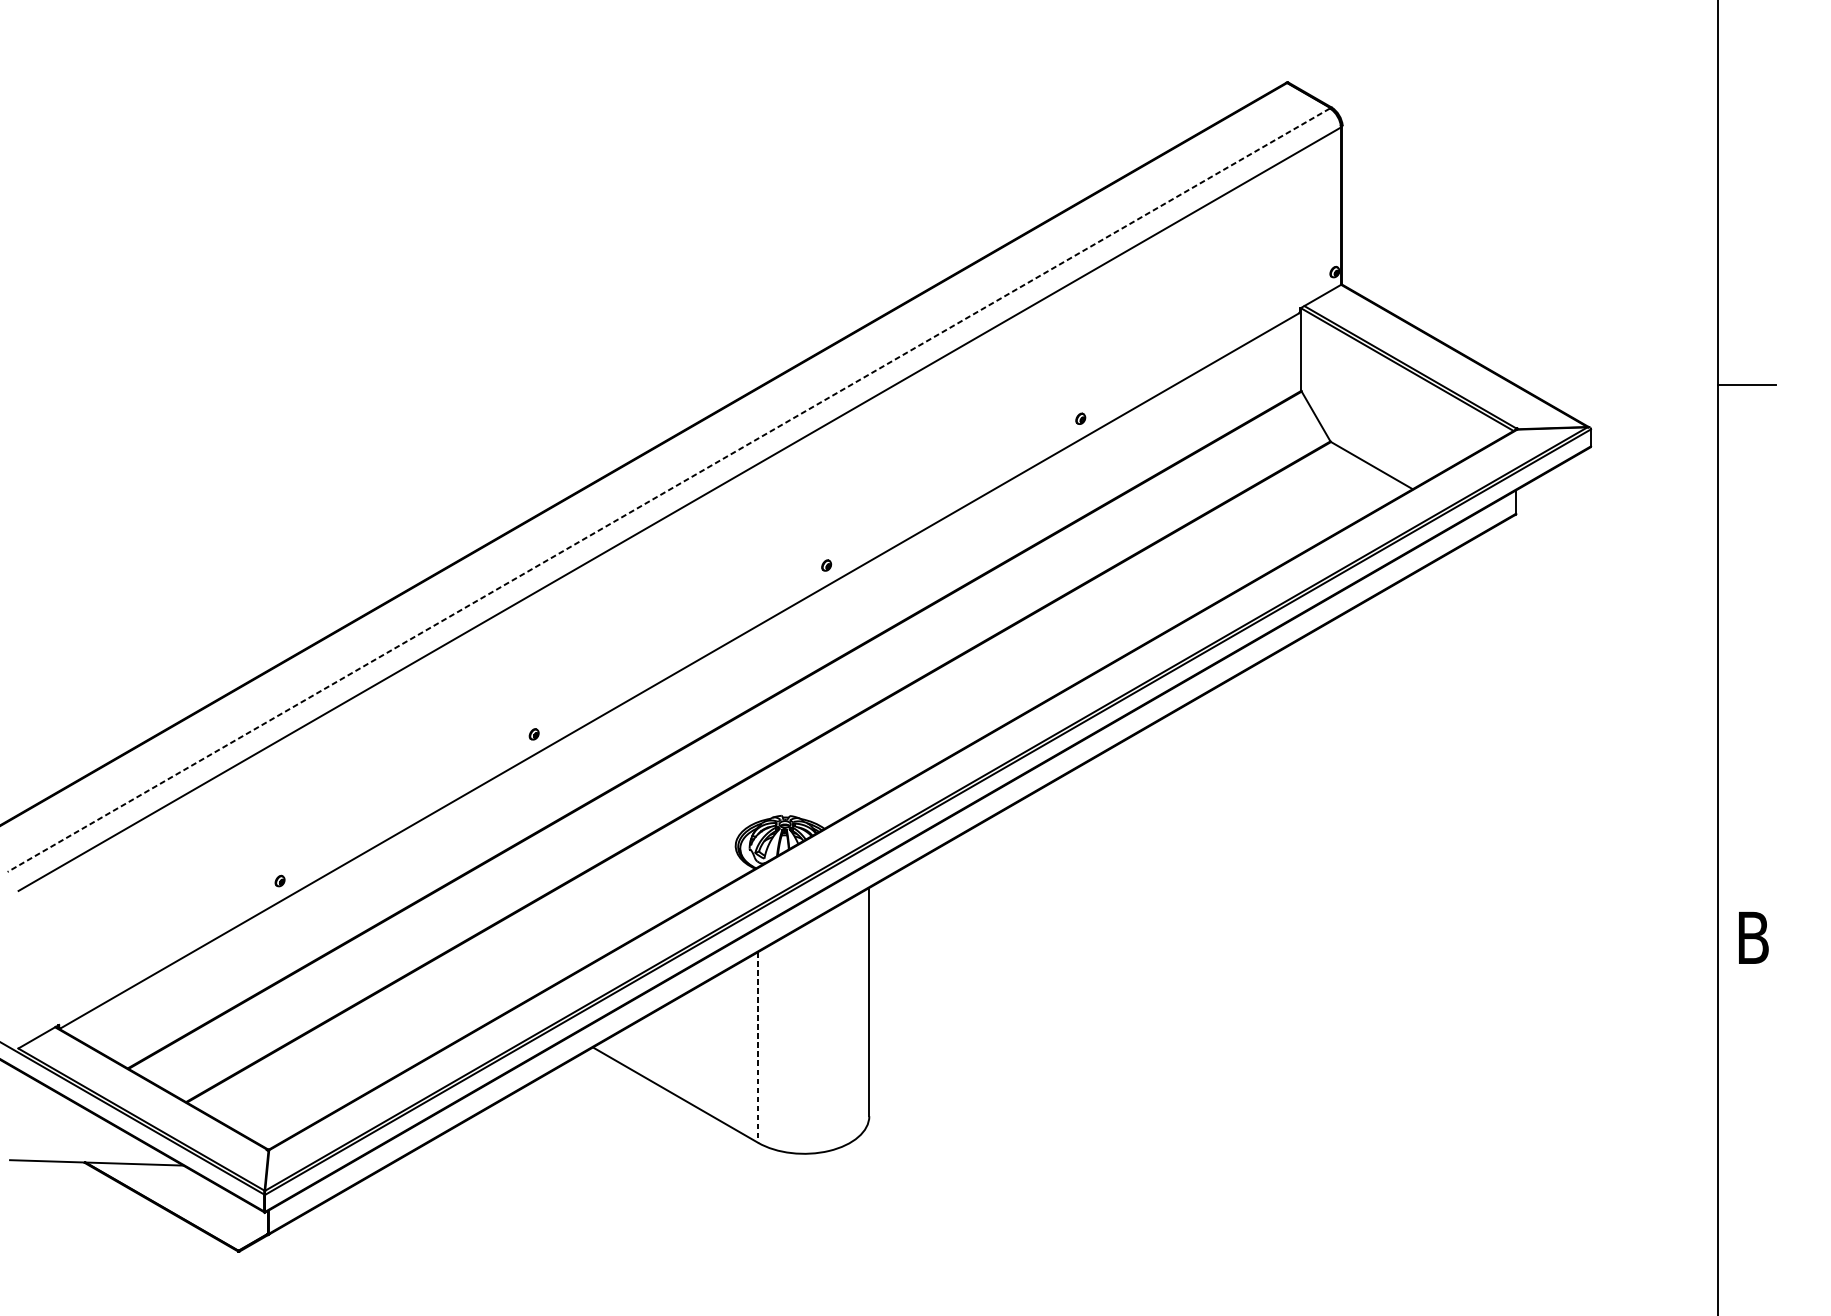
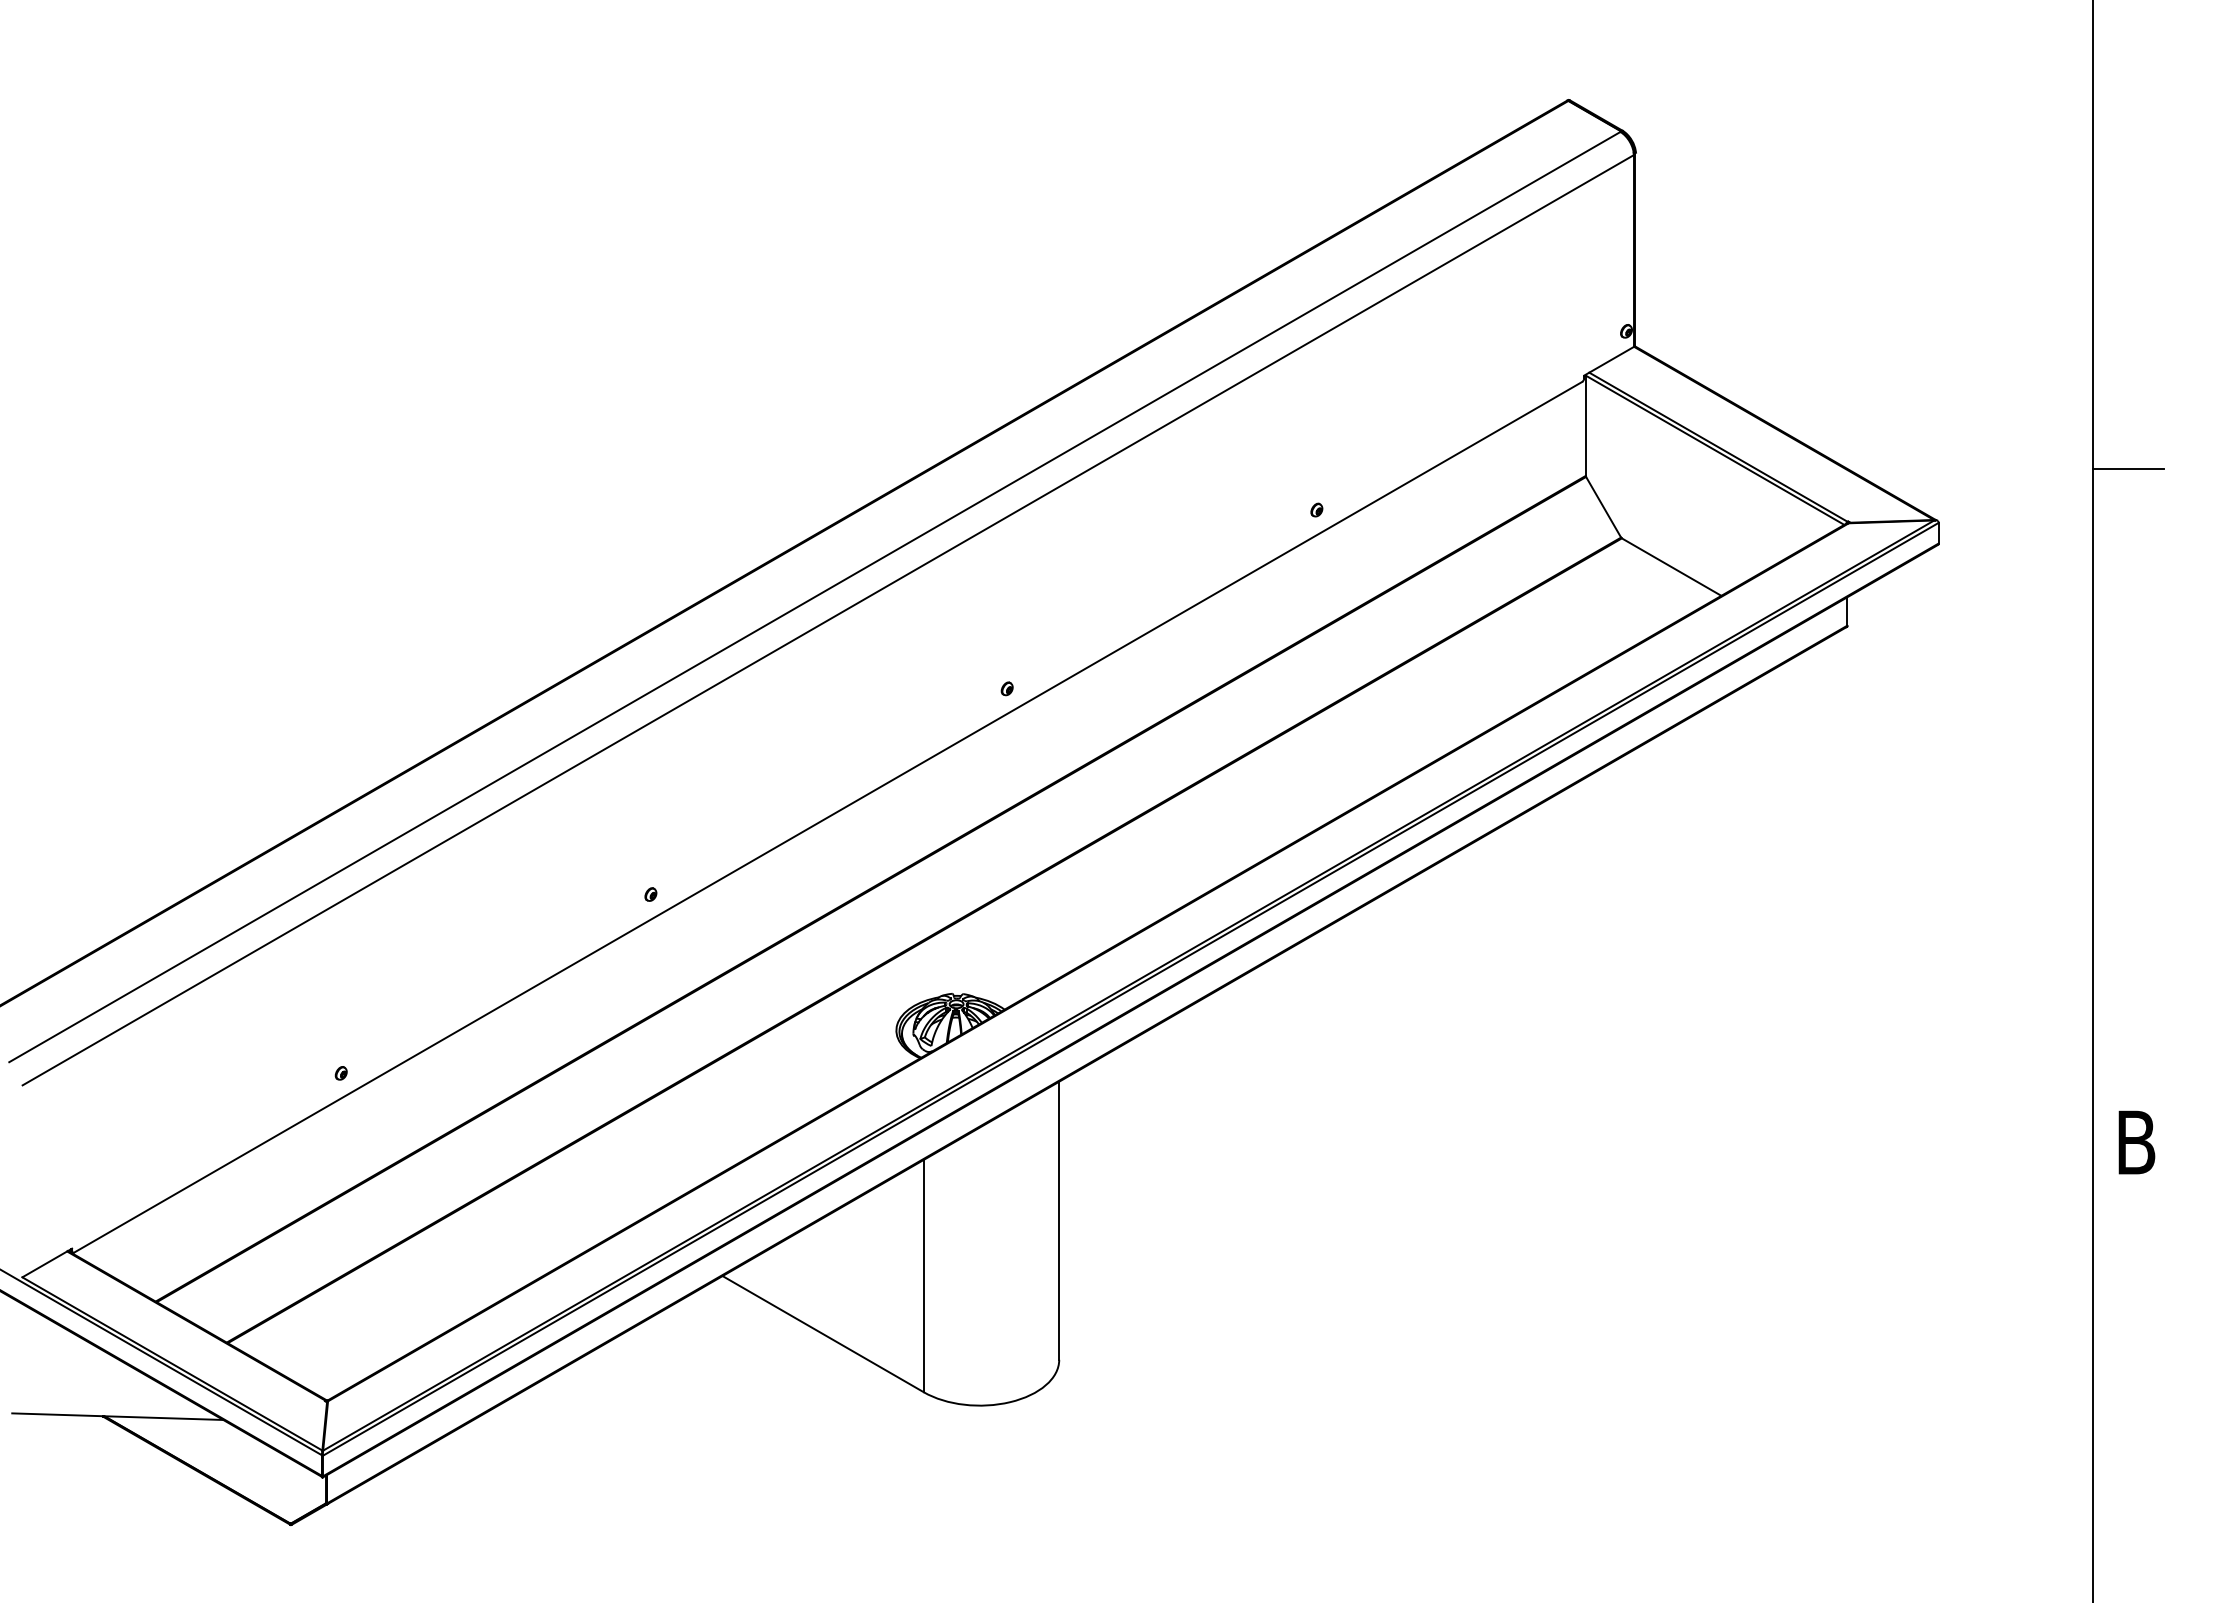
line: (668, 490) -> (814, 597), dashed -> solid
line: (757, 1047) -> (923, 1276), dashed -> solid

